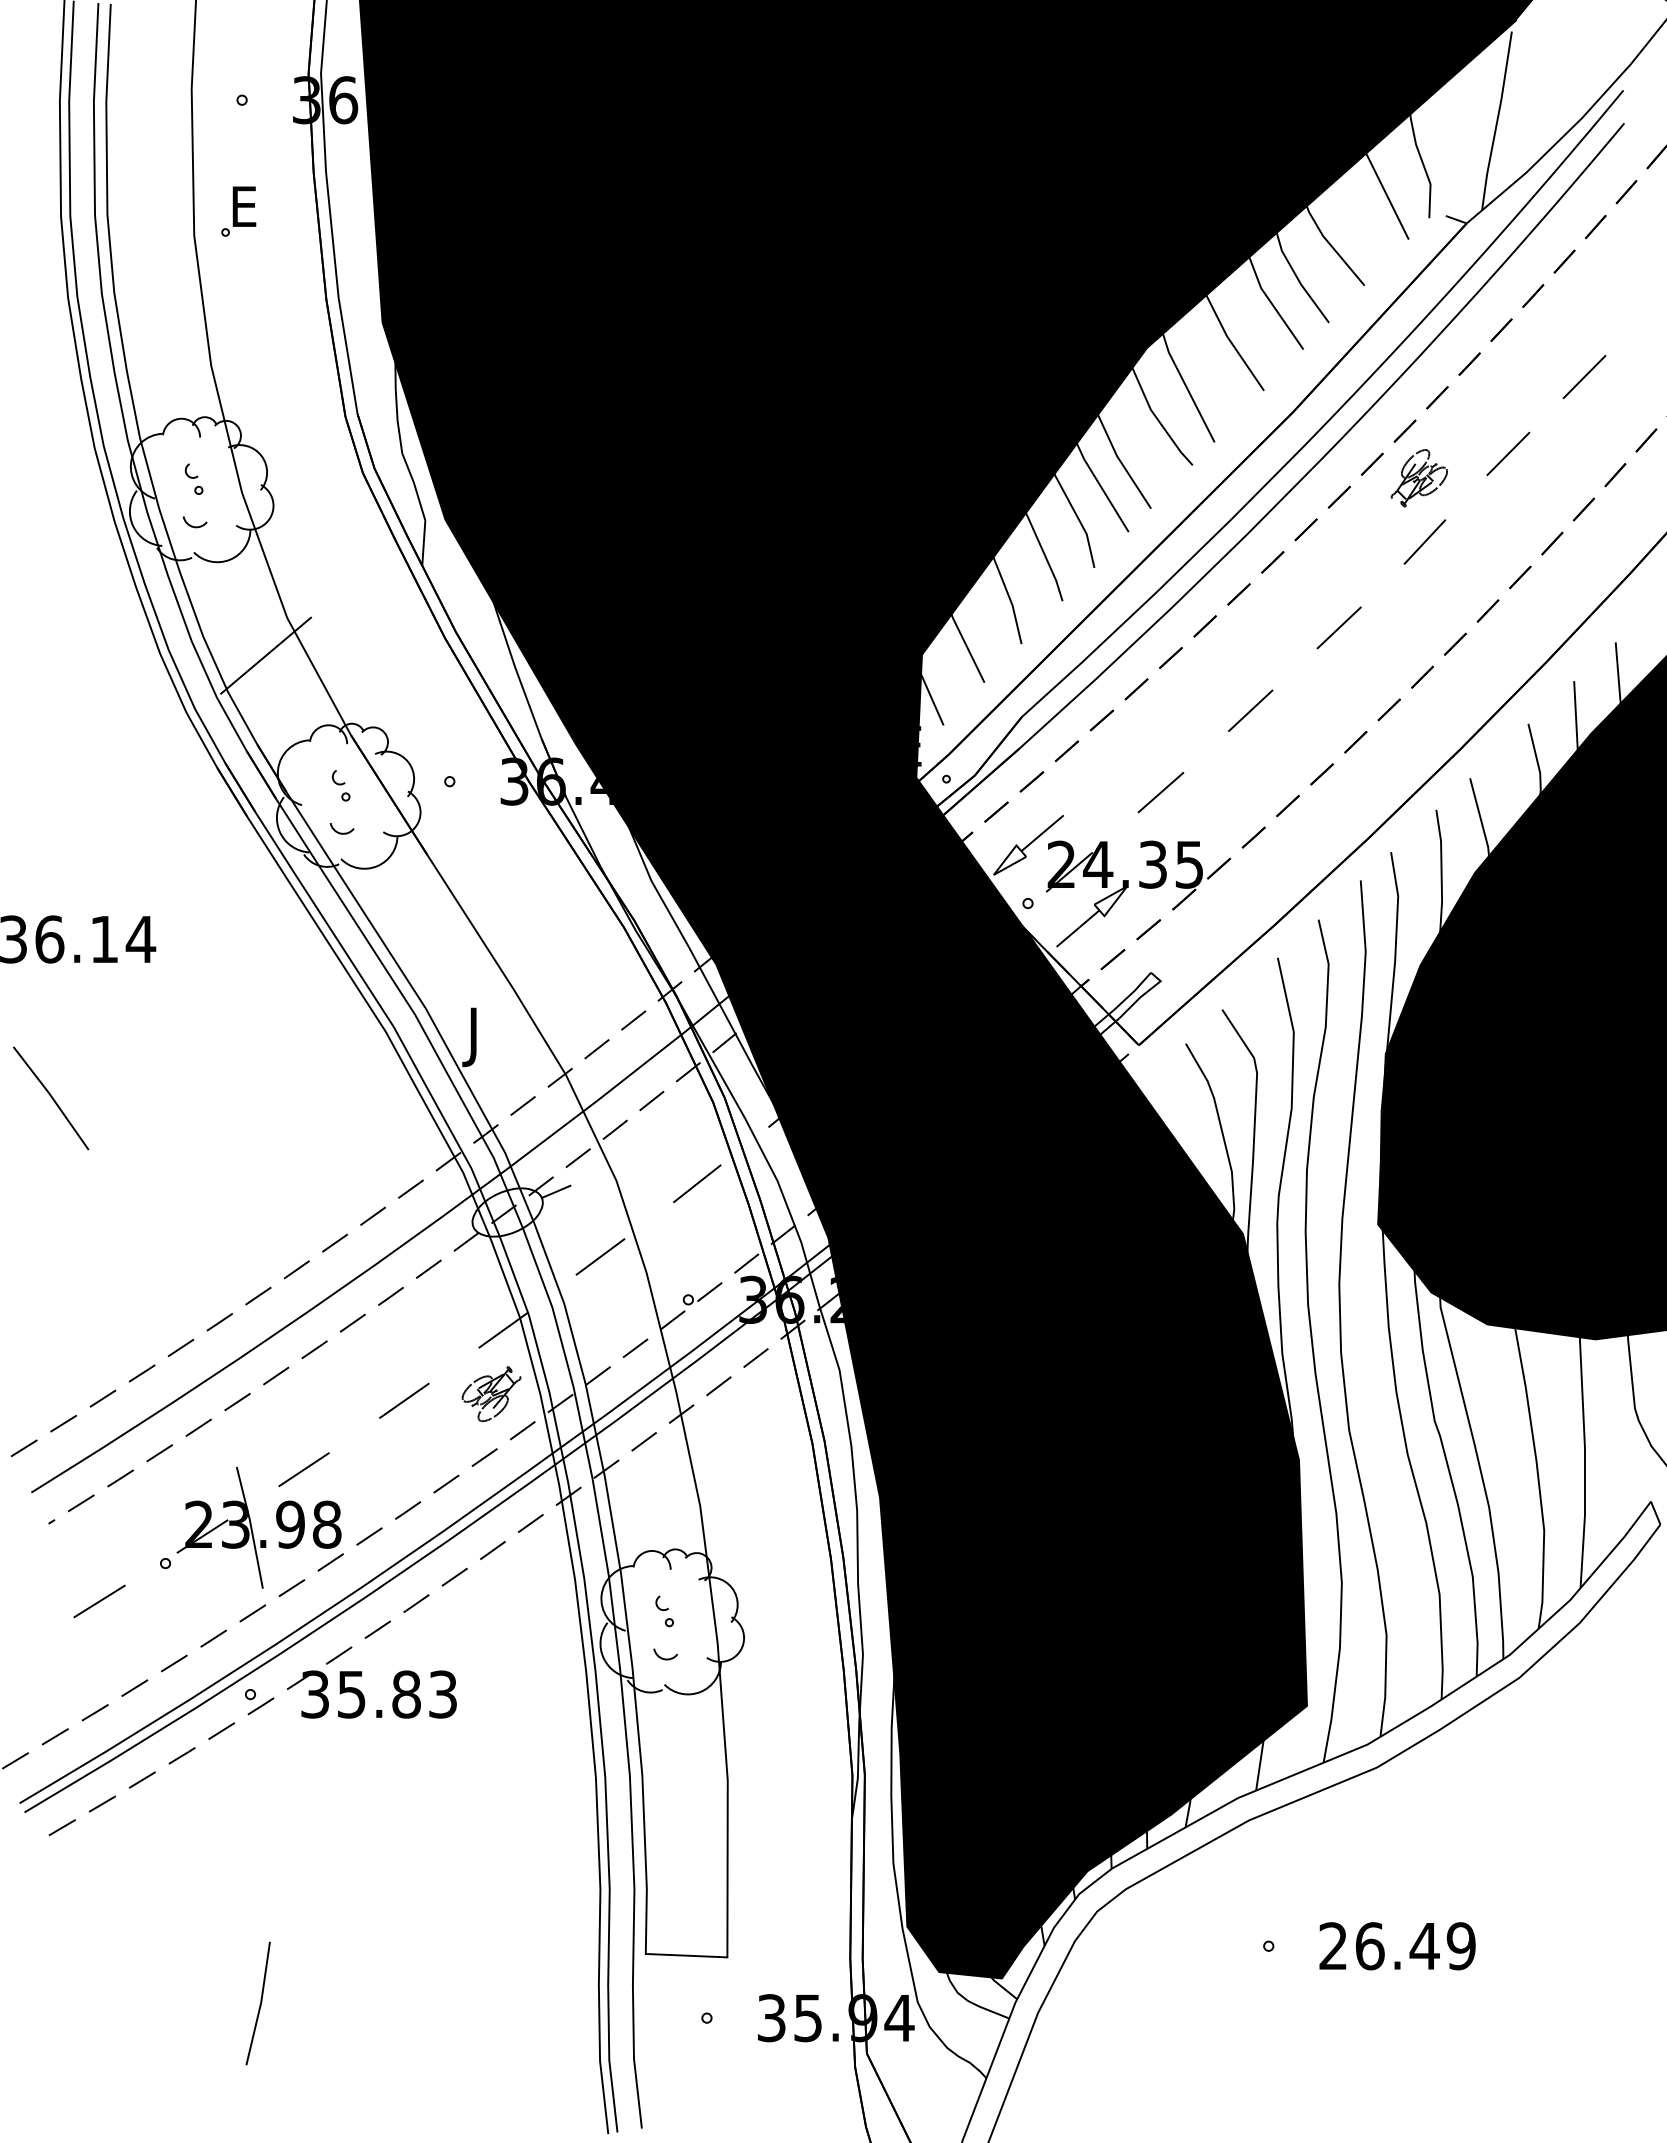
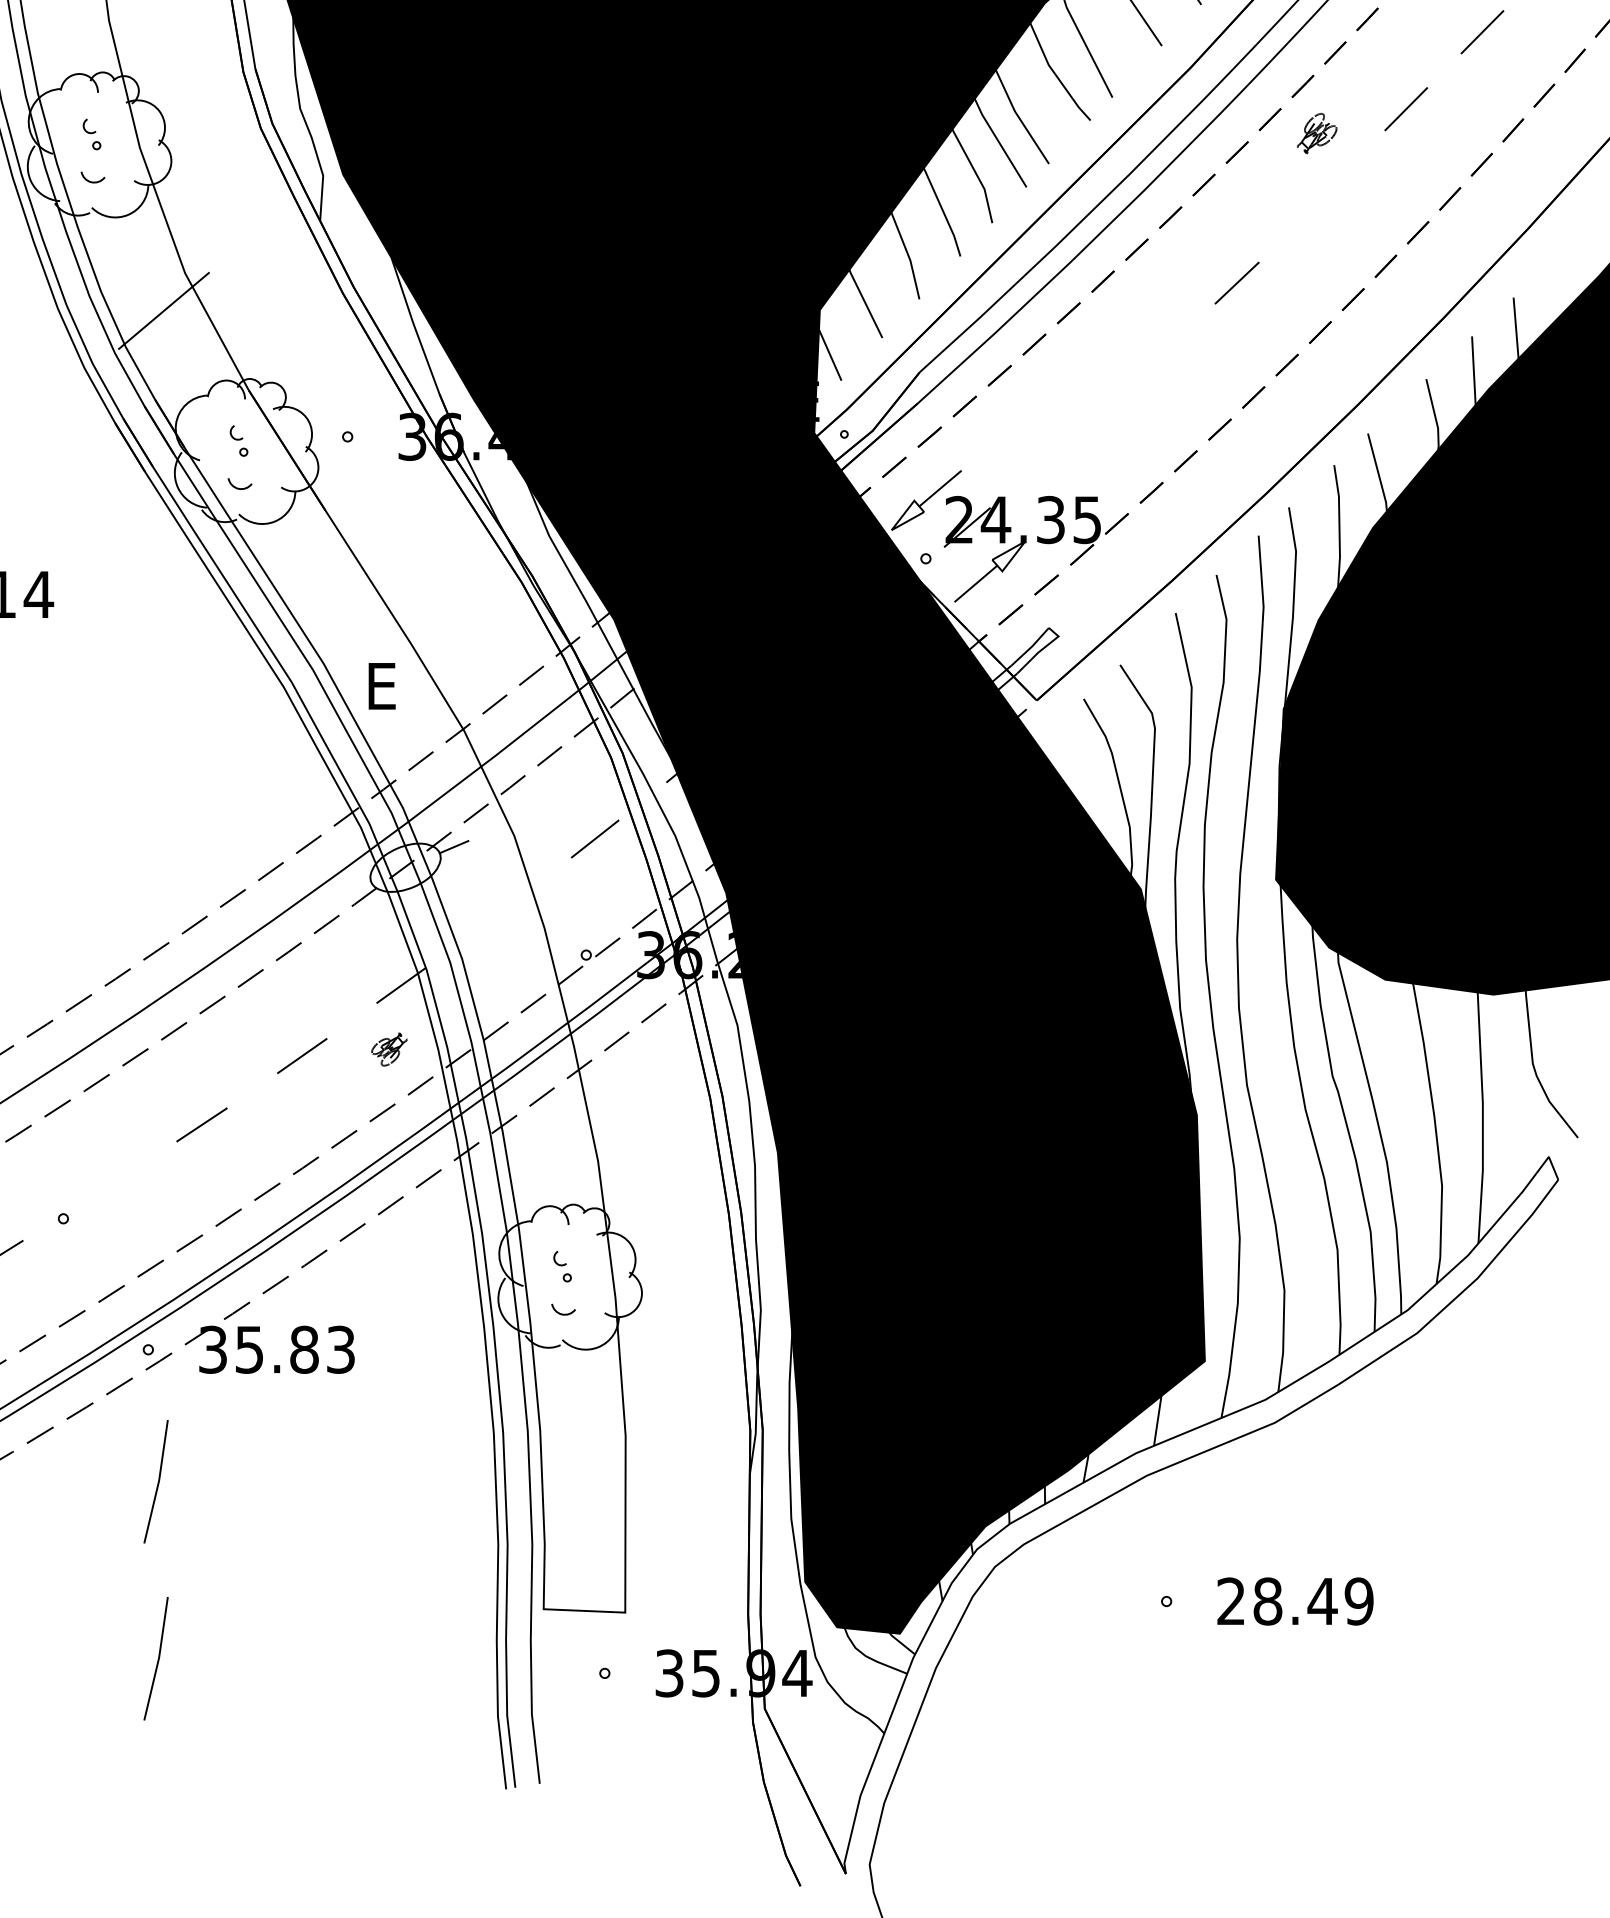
part: (1418, 478) -> (1316, 133), size x0.7
line: (1424, 541) -> (1322, 196), removed
line: (1250, 710) -> (1148, 365), removed
line: (1160, 792) -> (1058, 447), removed
text: (479, 1037) -> (377, 692), J -> E
line: (600, 1256) -> (498, 911), removed
part: (491, 1394) -> (389, 1049), size x0.6
part: (258, 1527) -> (156, 1182), removed
line: (259, 1827) -> (157, 1482), added
text: (1369, 1946) -> (1267, 1601), 26.49 -> 28.49

